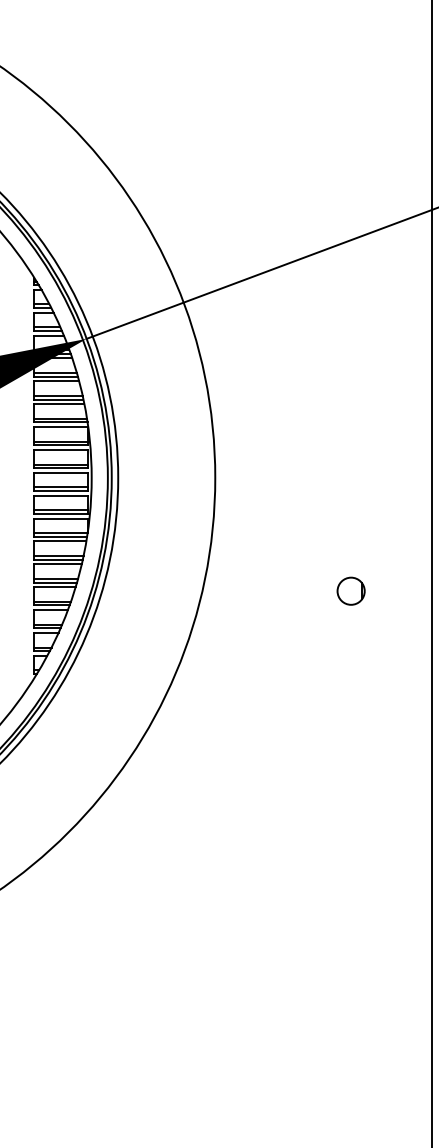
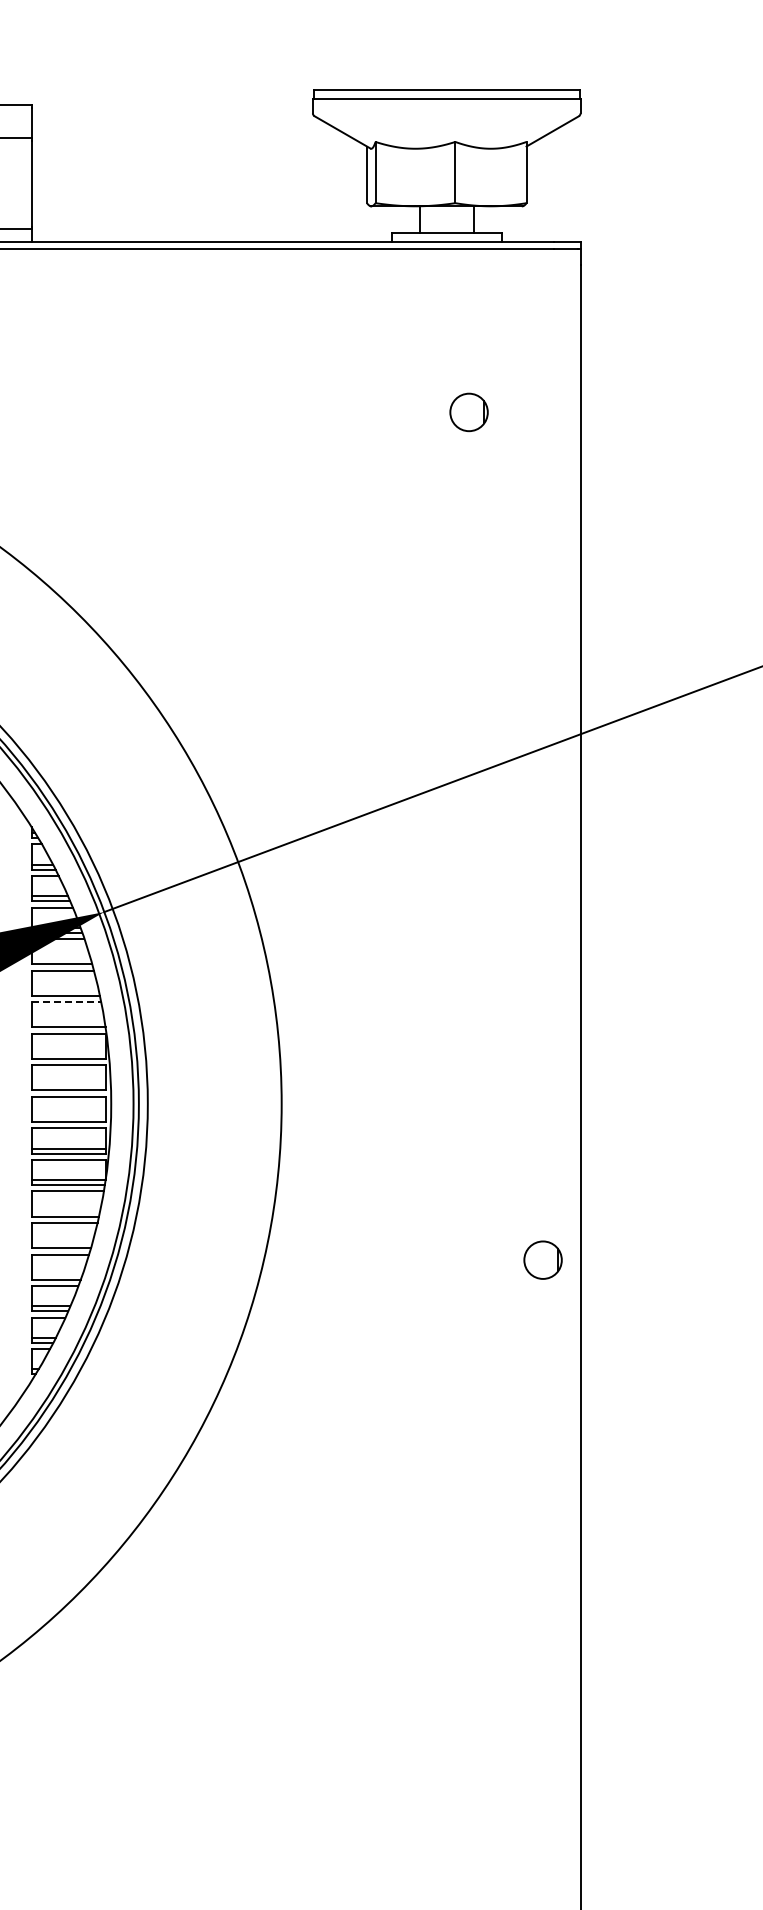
line: (54, 373) -> (60, 959), removed
line: (57, 395) -> (64, 990), removed
line: (59, 404) -> (66, 1002), solid -> dashed
line: (59, 418) -> (67, 1022), removed
line: (60, 441) -> (68, 1053), removed
line: (60, 464) -> (68, 1085), removed
line: (60, 487) -> (68, 1116), removed
line: (58, 555) -> (65, 1211), removed
line: (55, 579) -> (61, 1243), removed
part: (350, 590) -> (542, 1259), moved
line: (52, 601) -> (56, 1274), removed

